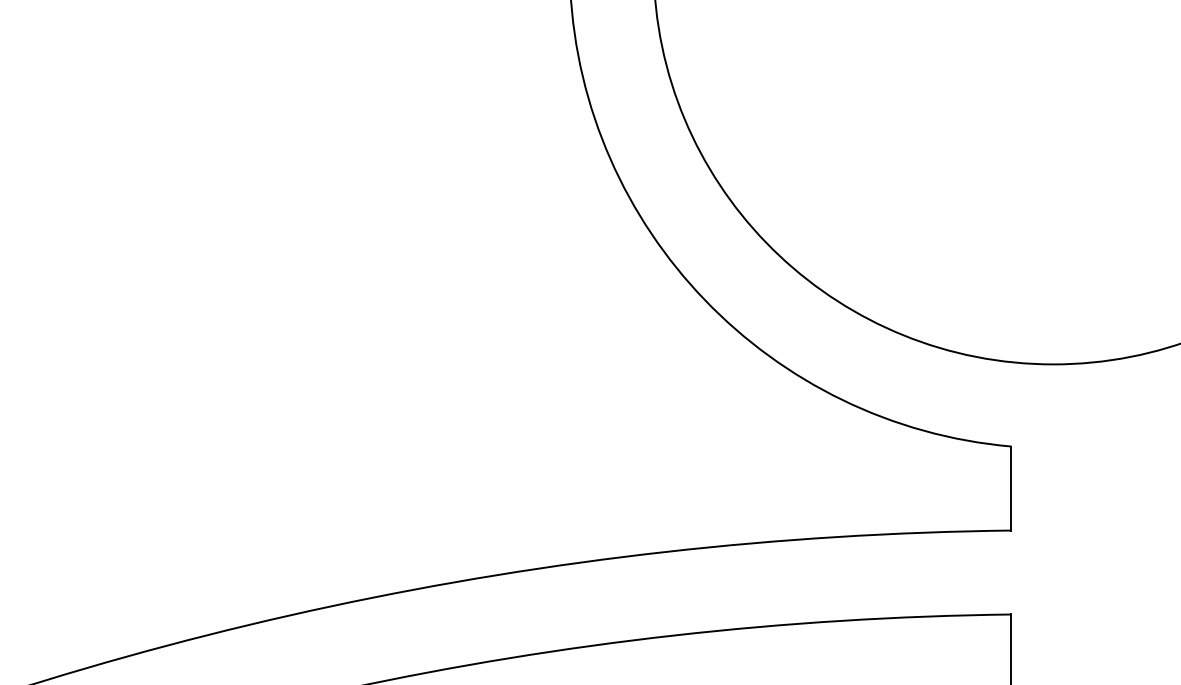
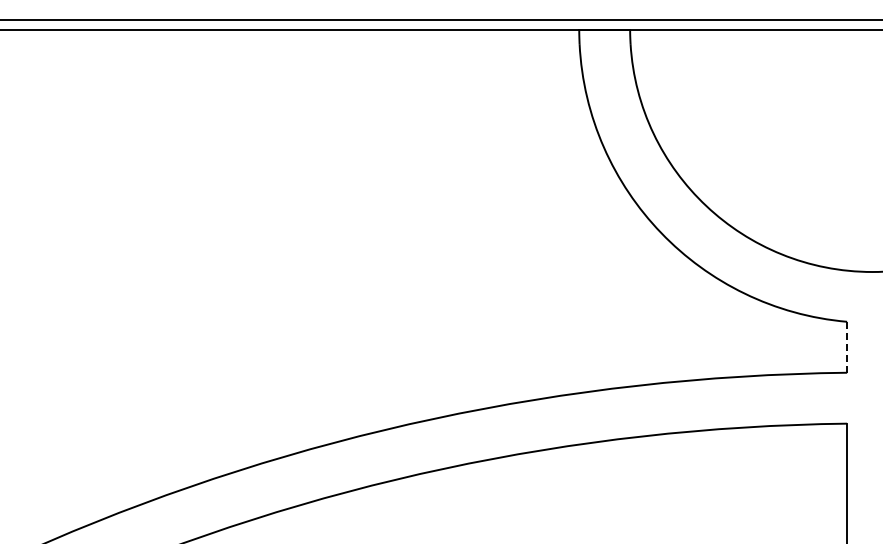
line: (1012, 487) -> (847, 346), solid -> dashed

